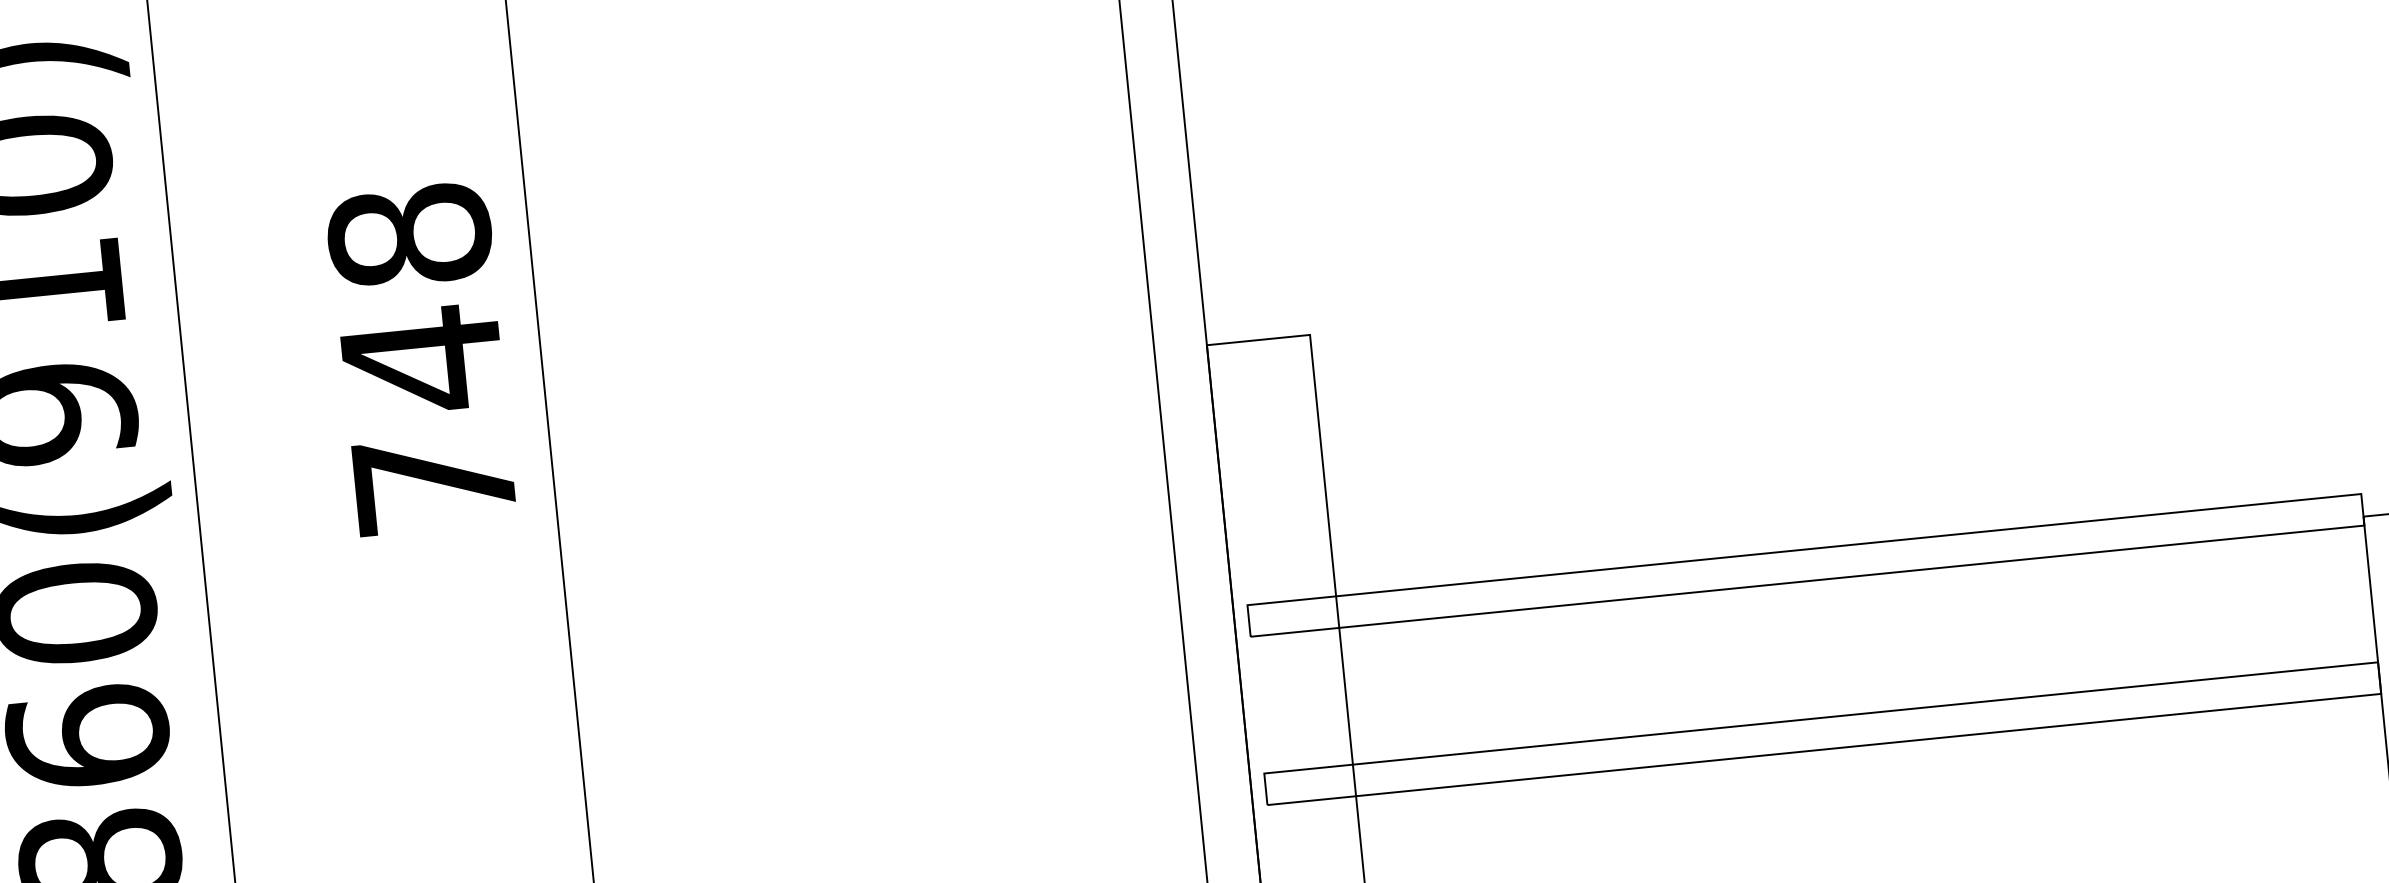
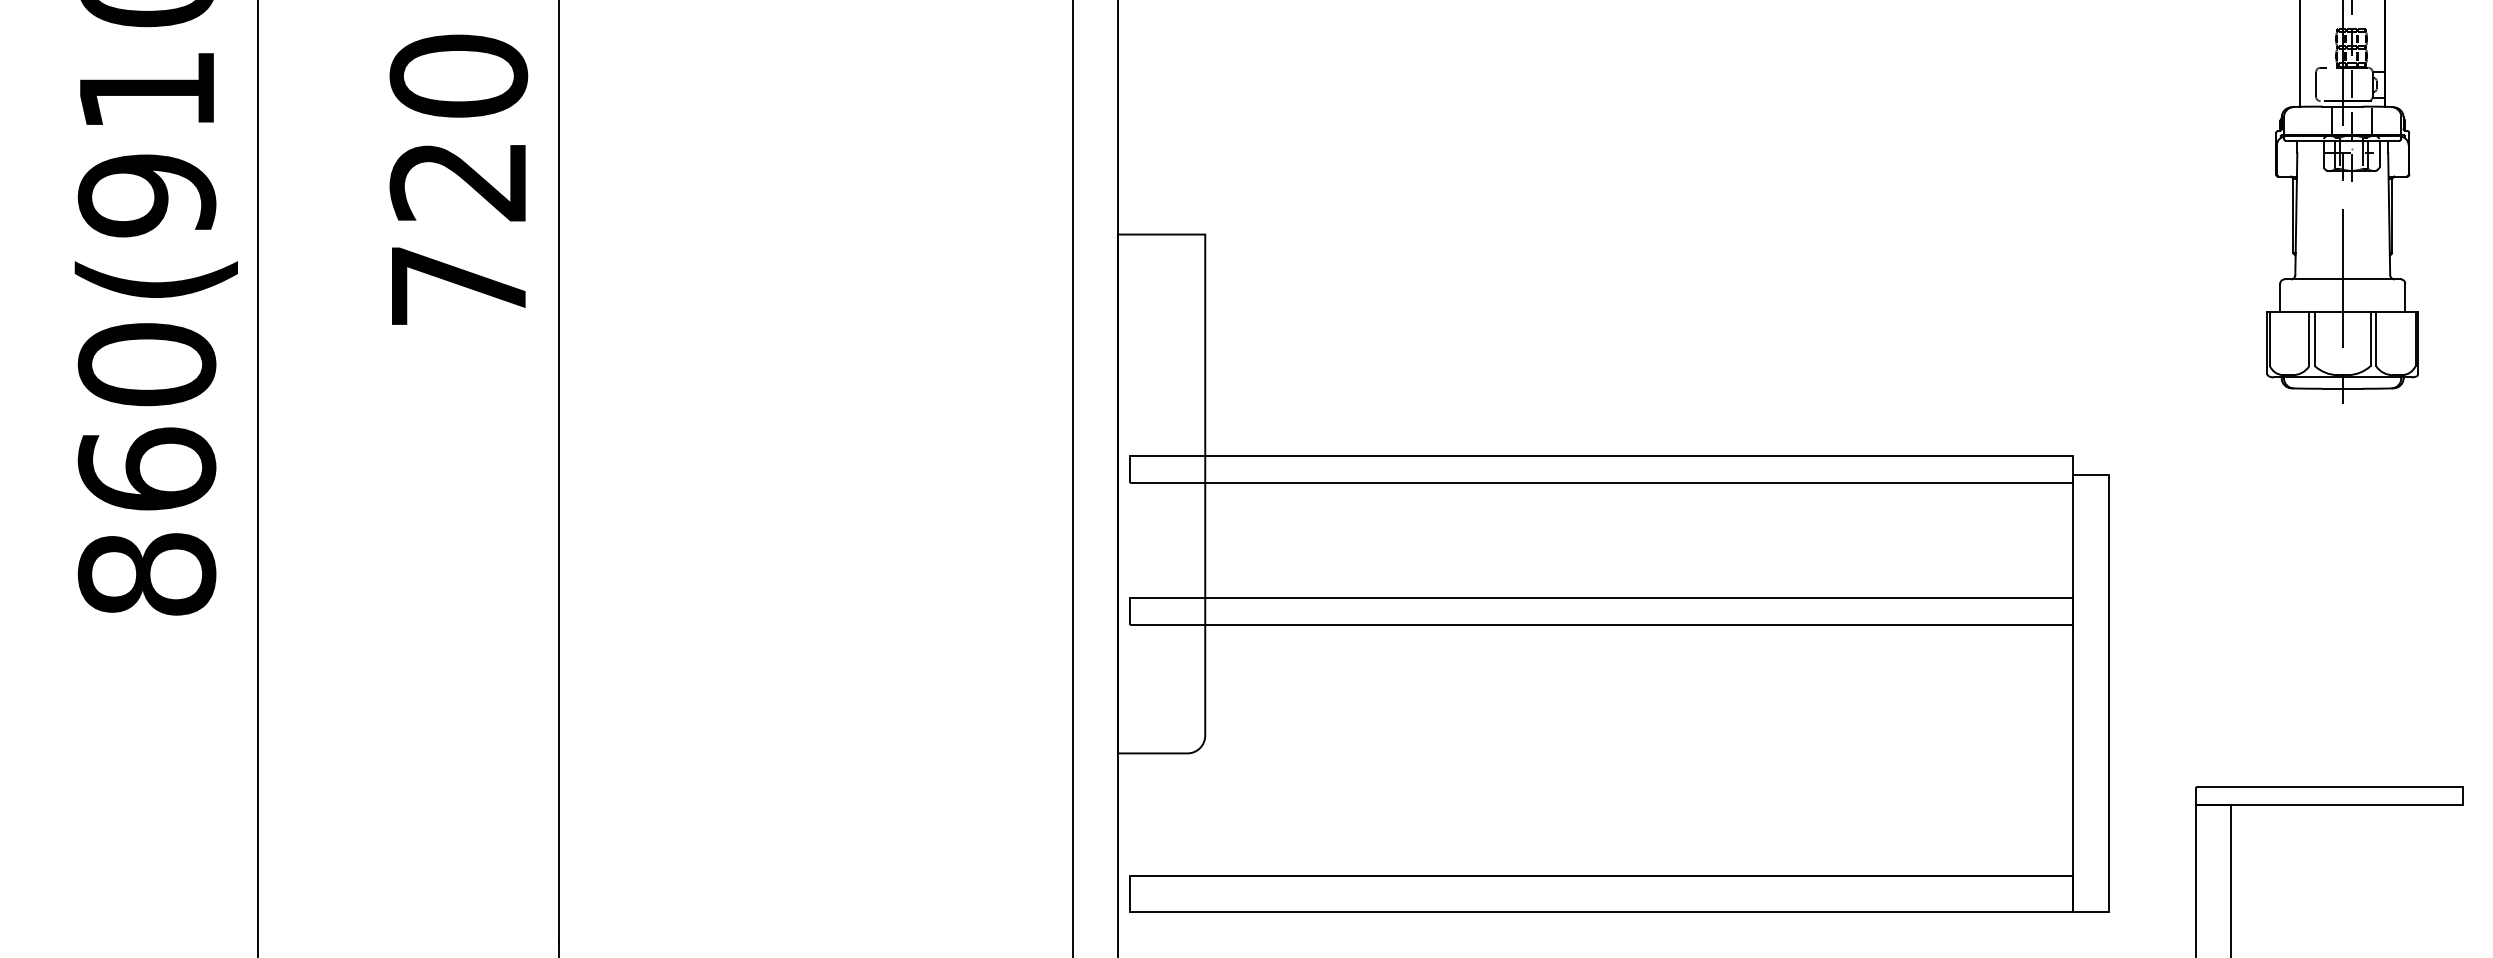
text: (415, 298) -> (458, 129), 748 -> 720

